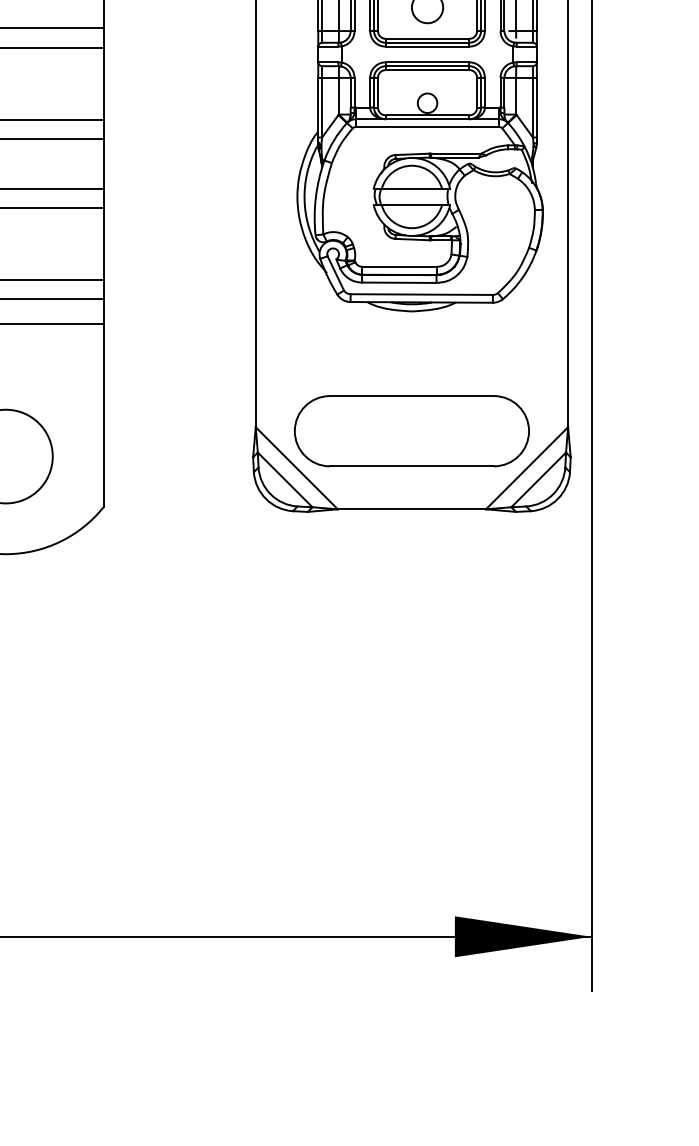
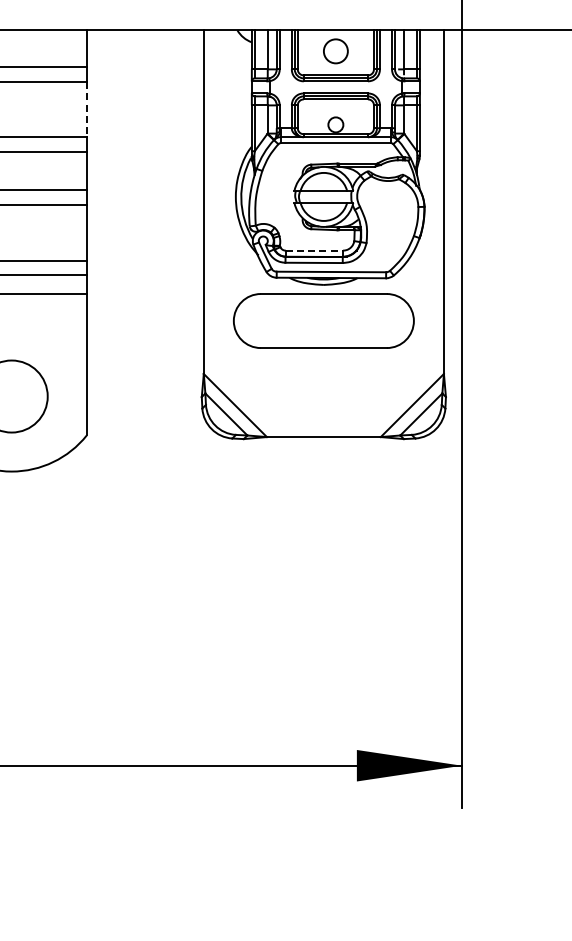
line: (103, 83) -> (86, 109), solid -> dashed
line: (399, 266) -> (314, 250), solid -> dashed
part: (411, 430) -> (323, 320), moved

